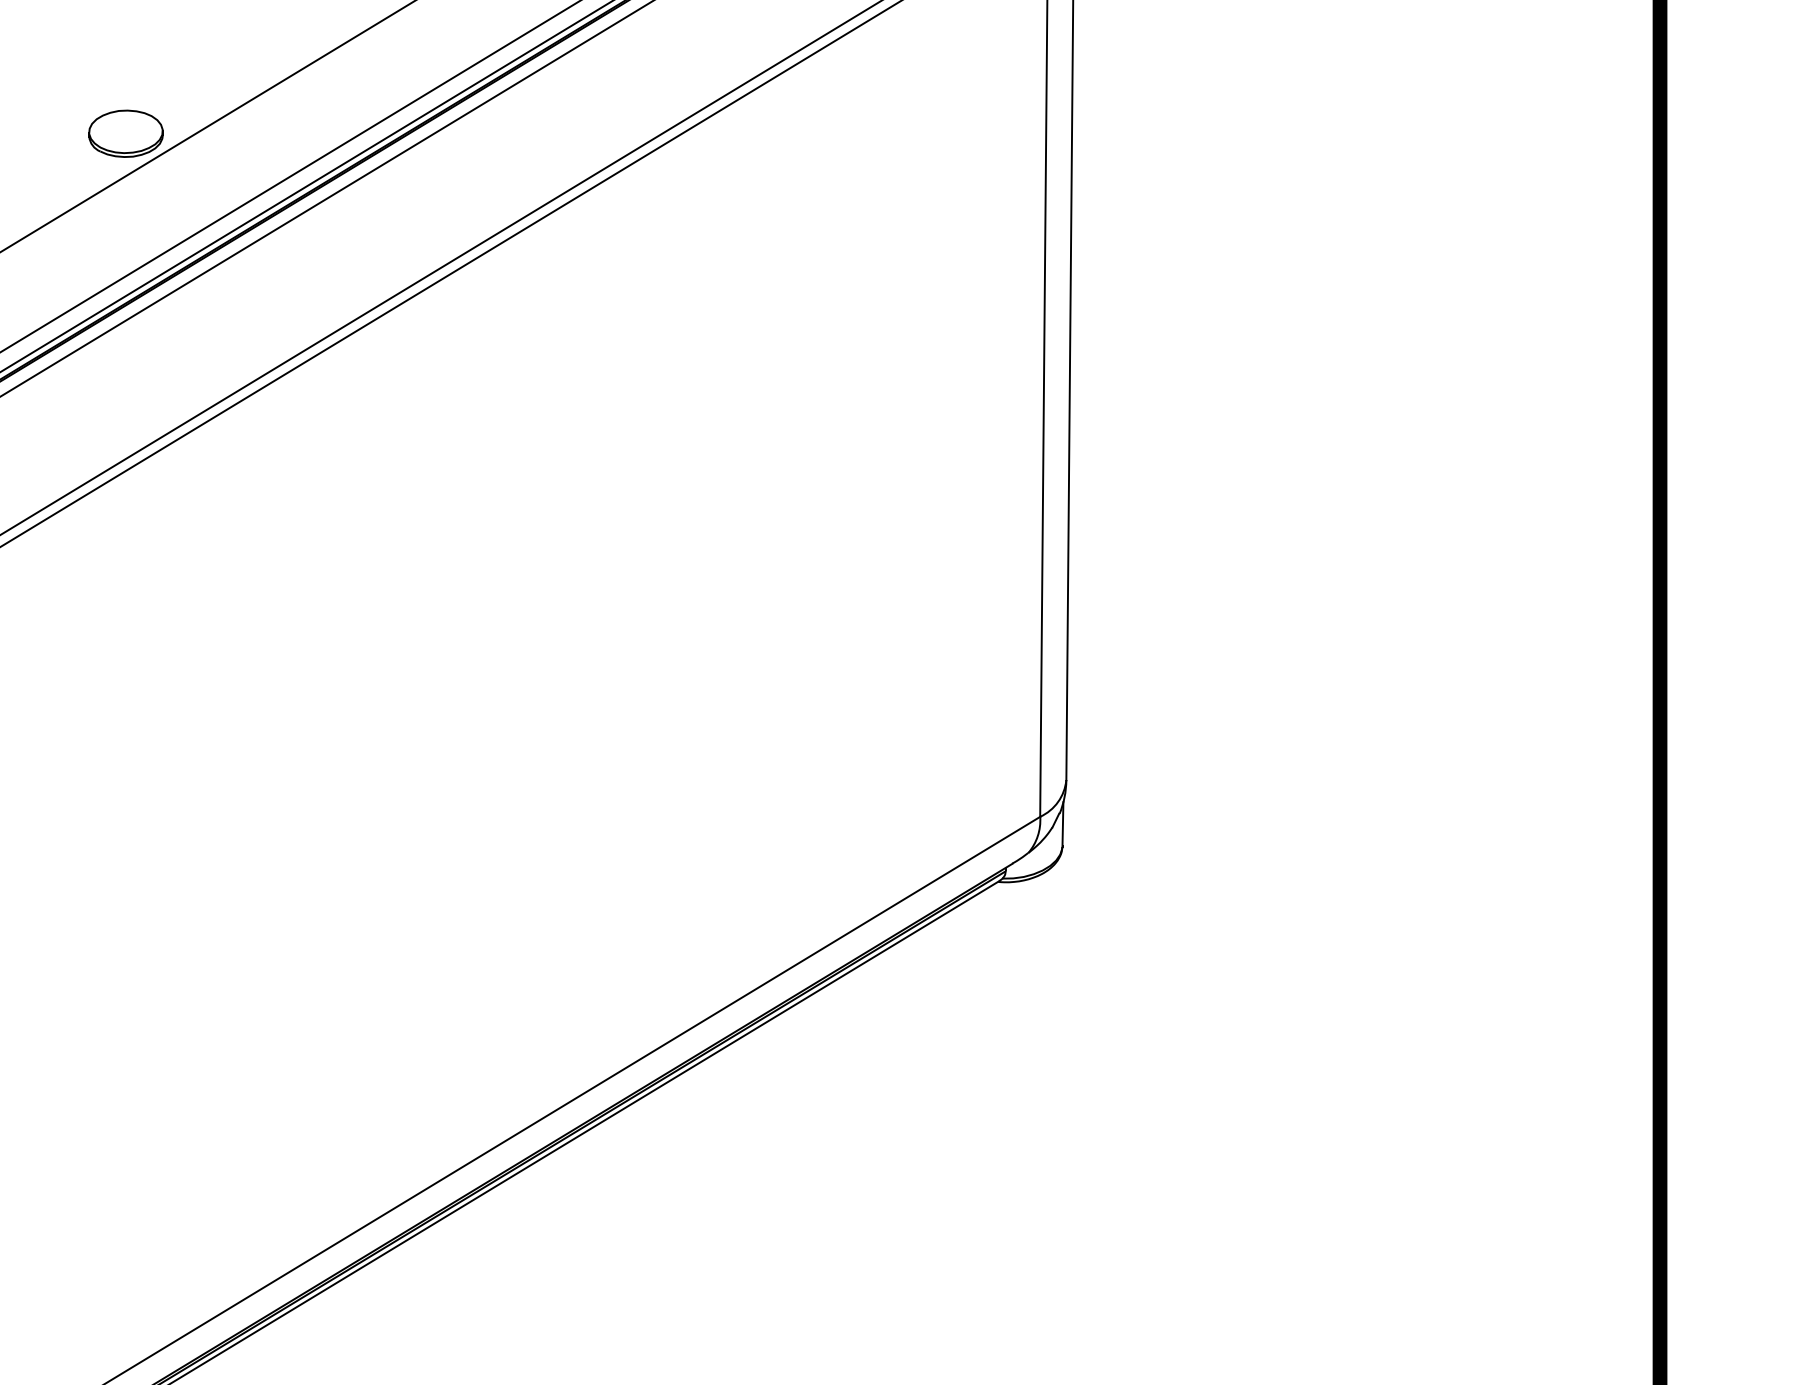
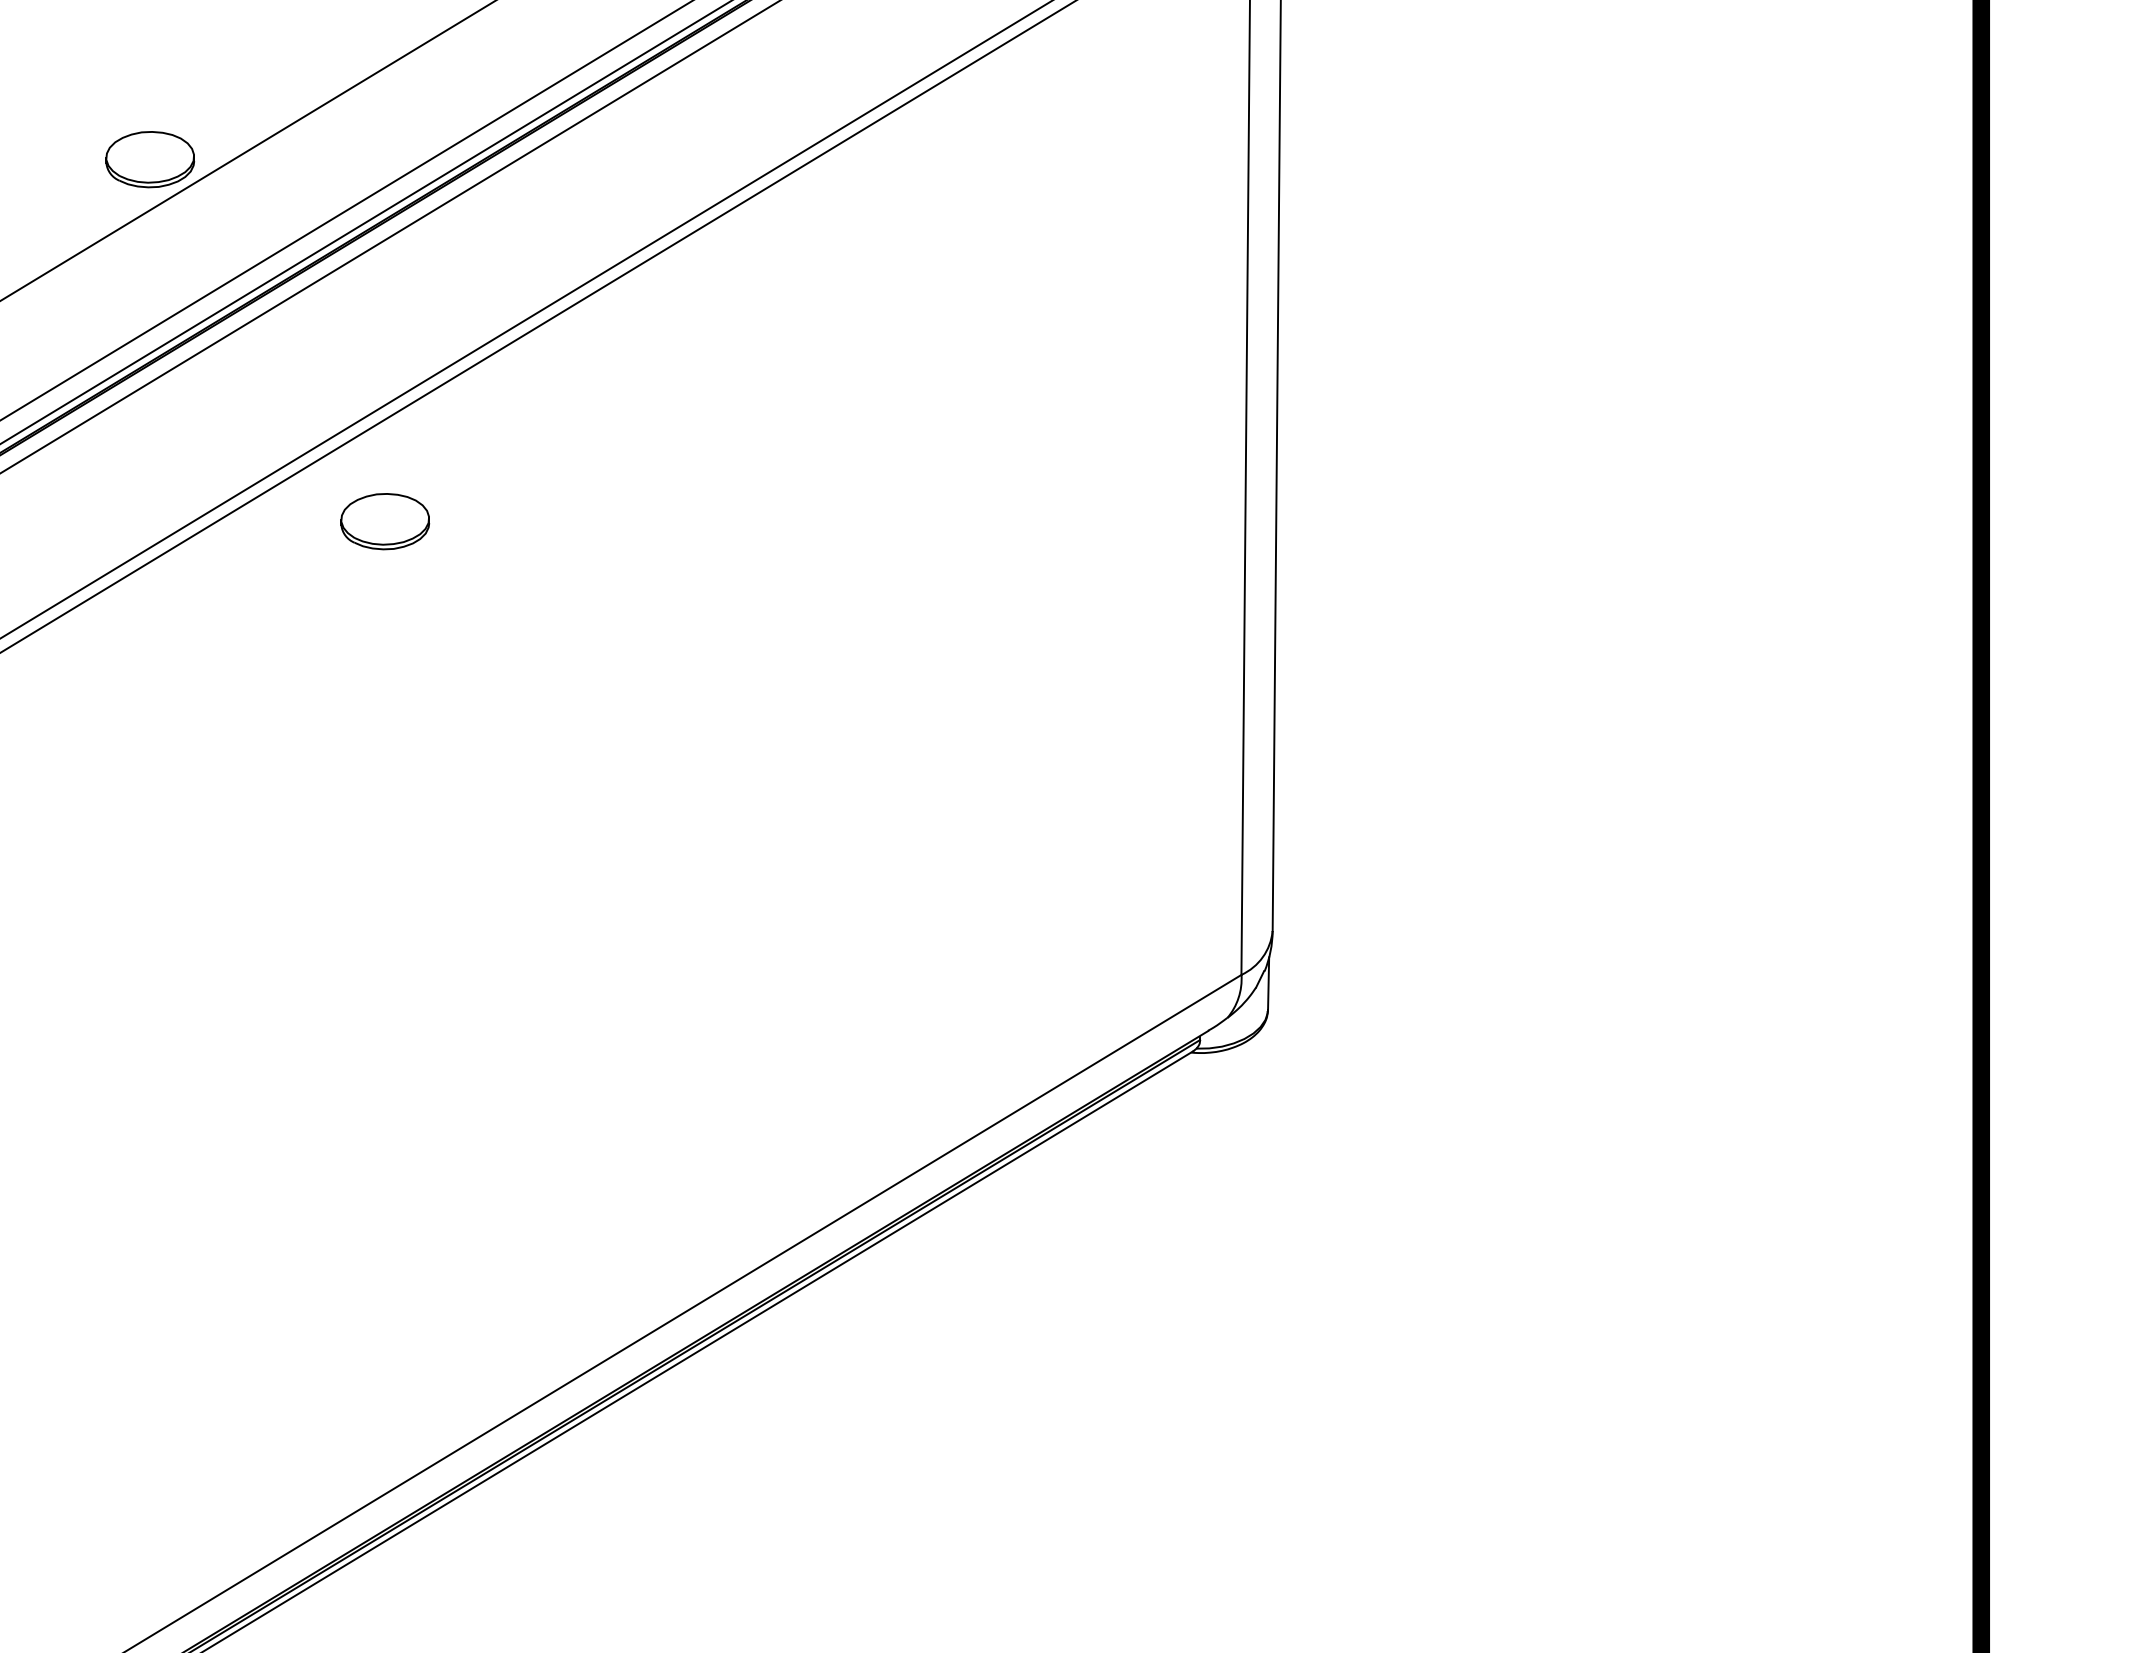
part: (323, 436) -> (385, 521), added

